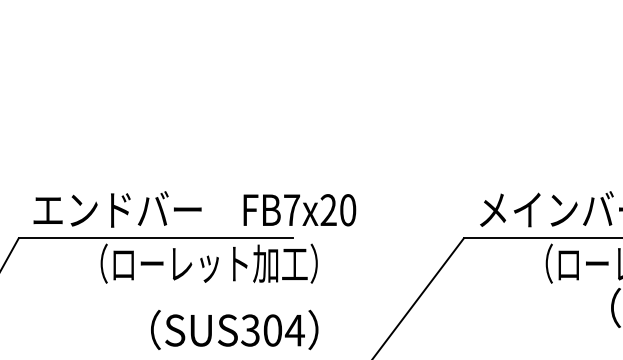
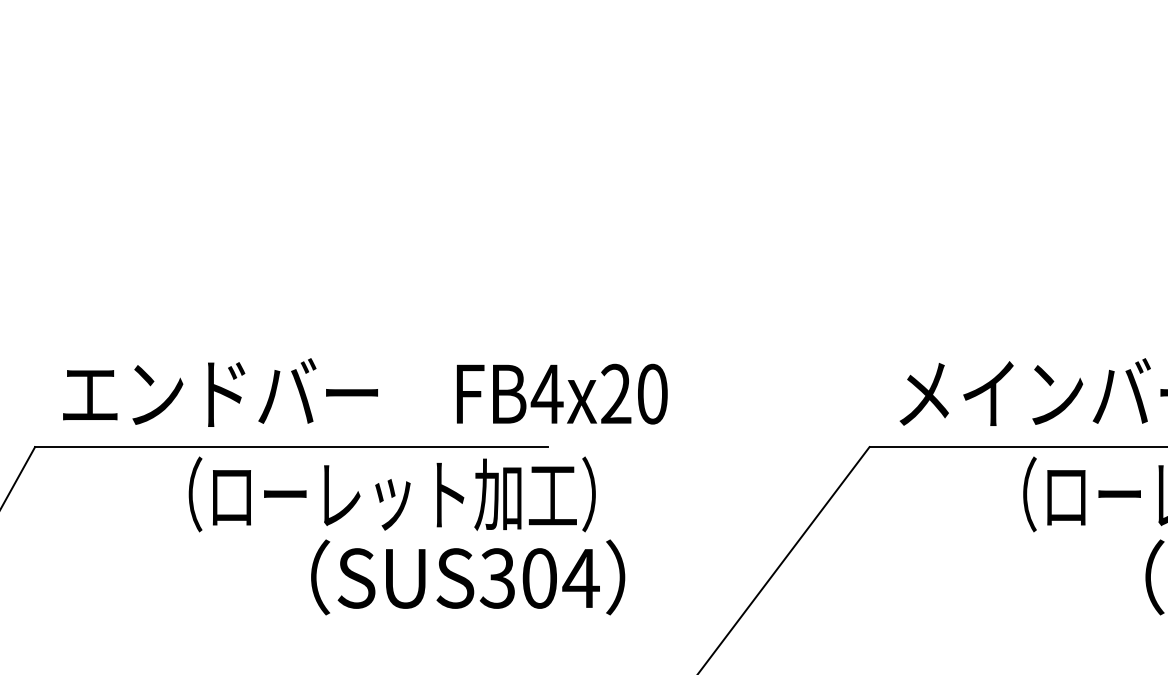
text: (291, 209) -> (546, 392), FB7x20 -> FB4x20
text: (234, 329) -> (467, 576), moved

